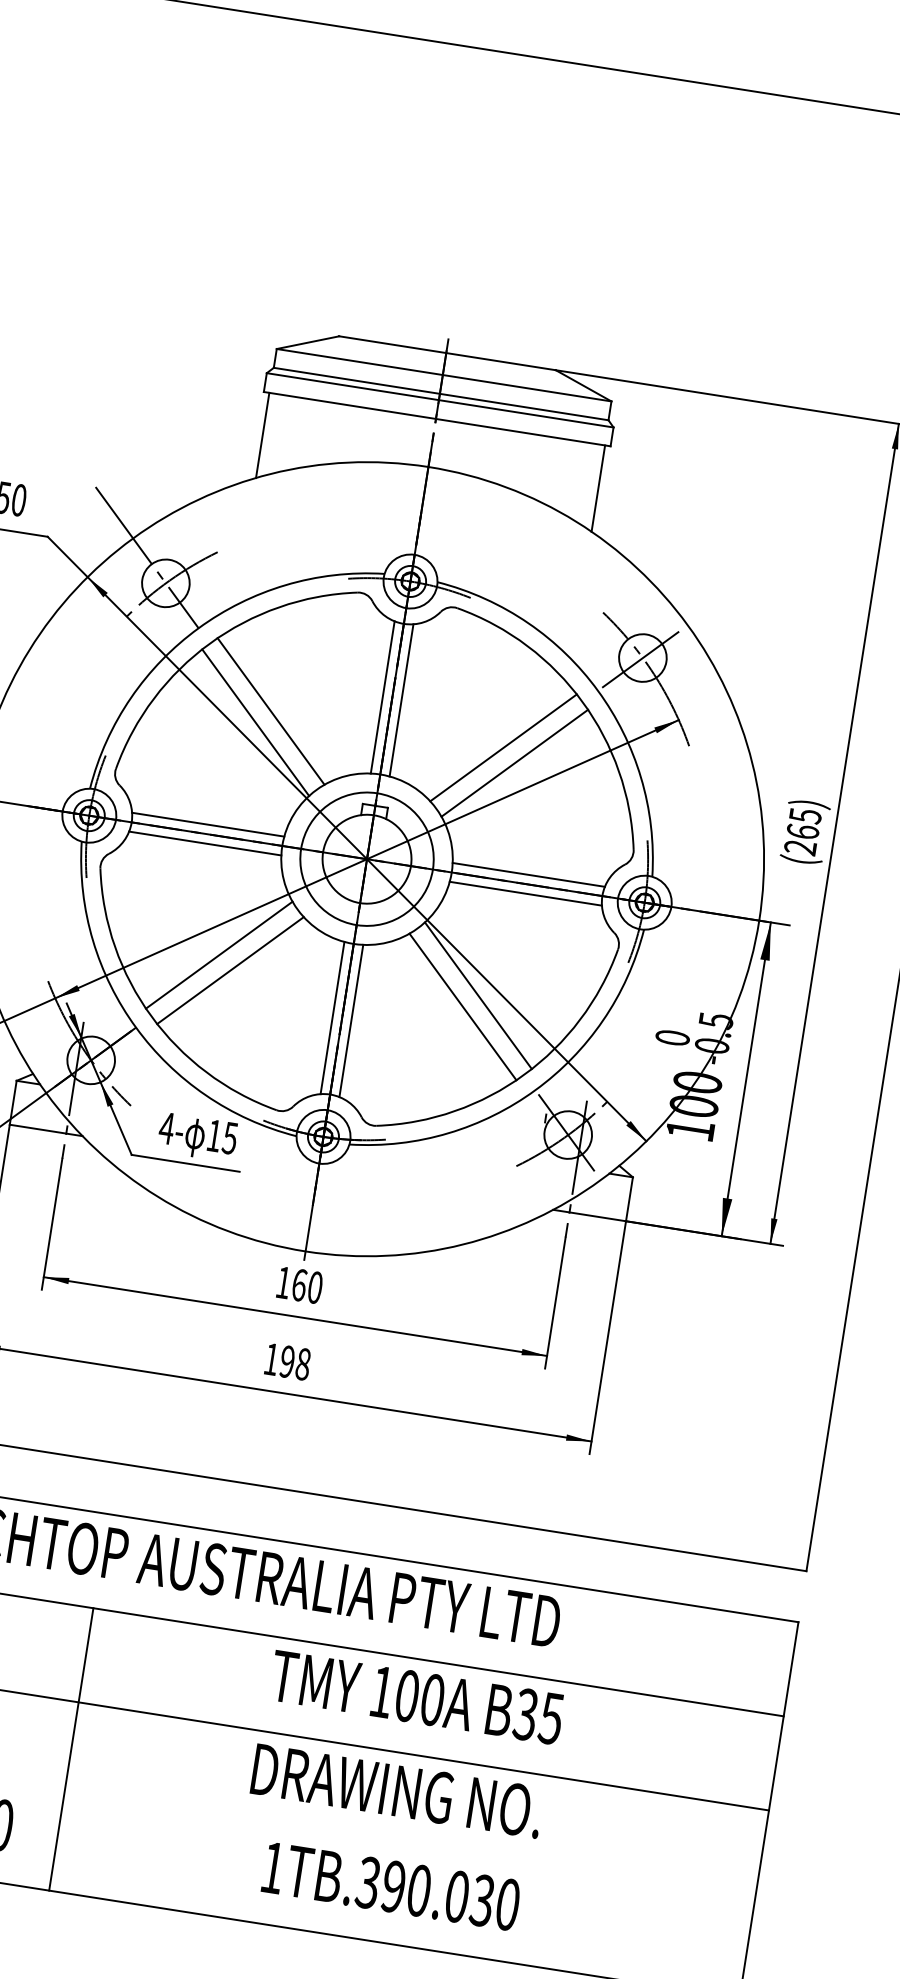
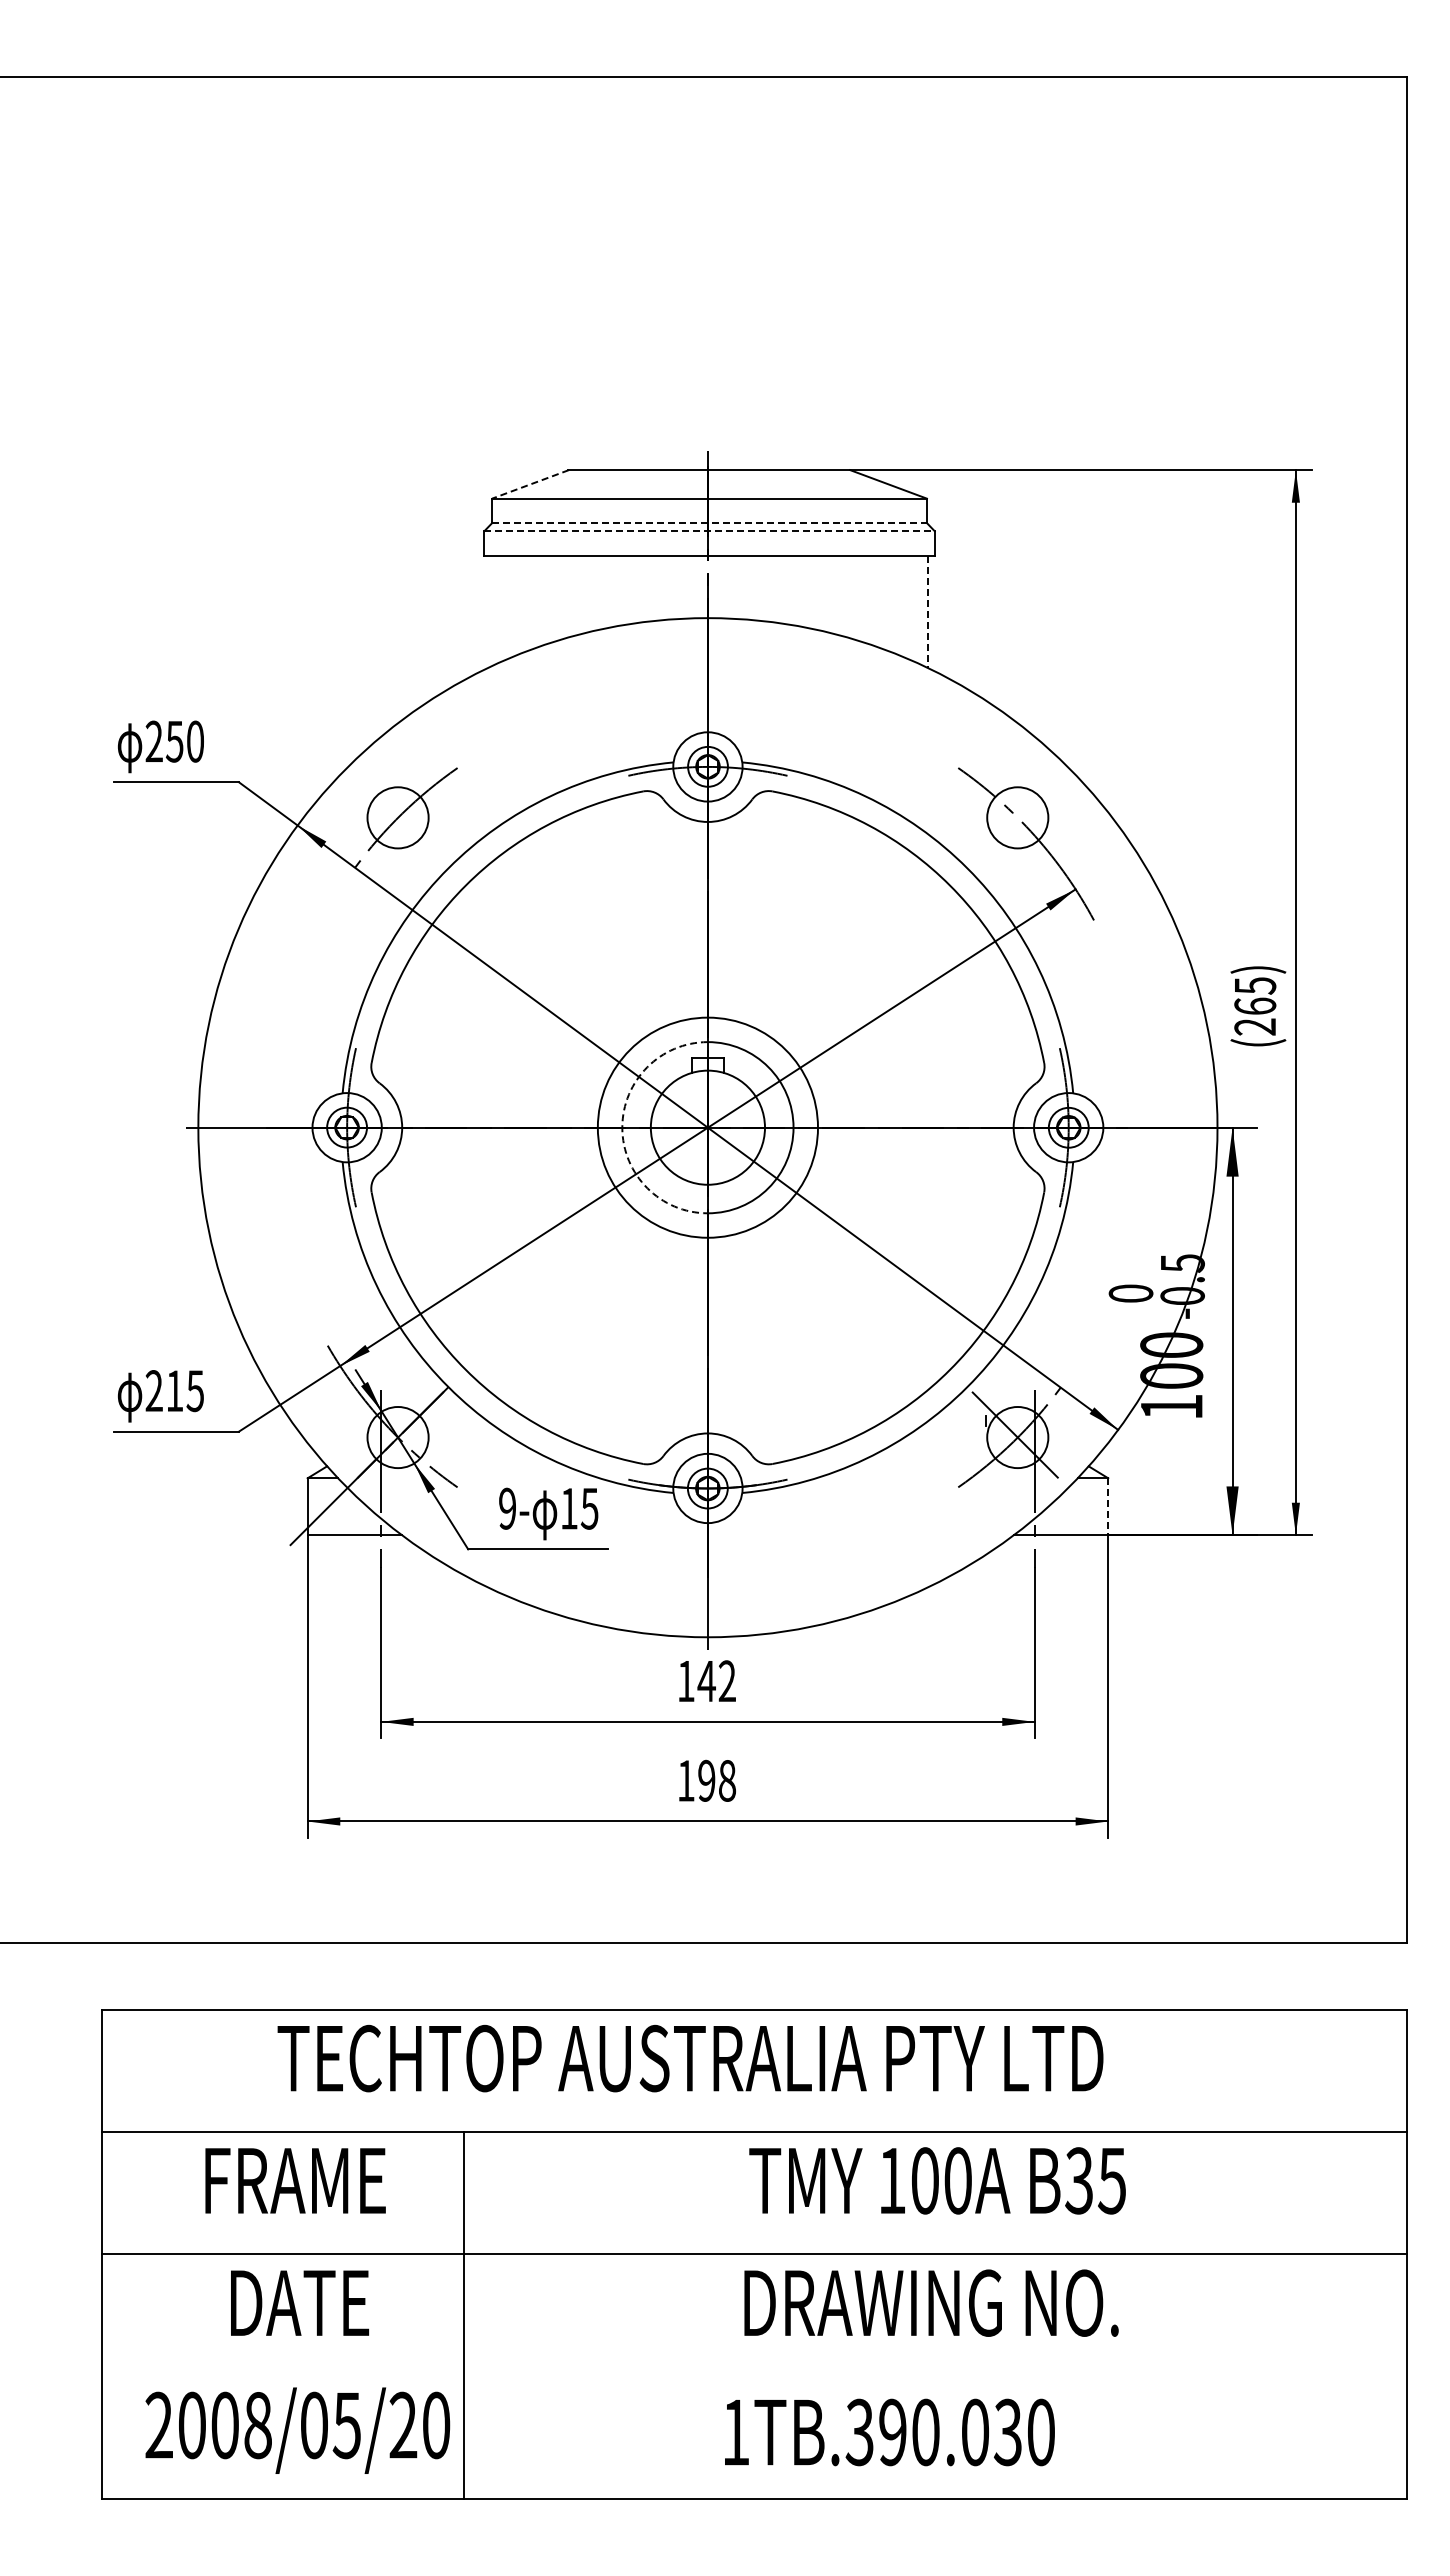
line: (307, 342) -> (530, 484), solid -> dashed
line: (441, 394) -> (710, 523), solid -> dashed
line: (440, 400) -> (710, 531), solid -> dashed
line: (262, 435) -> (491, 610), removed
line: (598, 489) -> (927, 612), solid -> dashed
line: (146, 557) -> (368, 788), removed
line: (642, 657) -> (1017, 817), removed
line: (382, 697) -> (695, 919), removed
line: (401, 700) -> (720, 919), removed
line: (270, 711) -> (556, 959), removed
line: (255, 722) -> (539, 976), removed
line: (503, 747) -> (858, 959), removed
line: (514, 763) -> (875, 976), removed
line: (208, 824) -> (499, 1115), removed
line: (205, 843) -> (499, 1139), removed
arc: (301, 848) -> (622, 1127), solid -> dashed
line: (529, 874) -> (916, 1115), removed
line: (526, 893) -> (916, 1139), removed
line: (219, 954) -> (539, 1278), removed
line: (230, 970) -> (556, 1295), removed
line: (477, 995) -> (875, 1278), removed
line: (462, 1006) -> (858, 1295), removed
line: (332, 1017) -> (695, 1335), removed
line: (351, 1020) -> (720, 1335), removed
text: (166, 1128) -> (507, 1508), 4- -> 9-
line: (629, 1199) -> (1108, 1506), solid -> dashed
text: (306, 1286) -> (716, 1681), 160 -> 142
line: (71, 1748) -> (463, 2314), moved
text: (391, 1886) -> (889, 2432), moved

